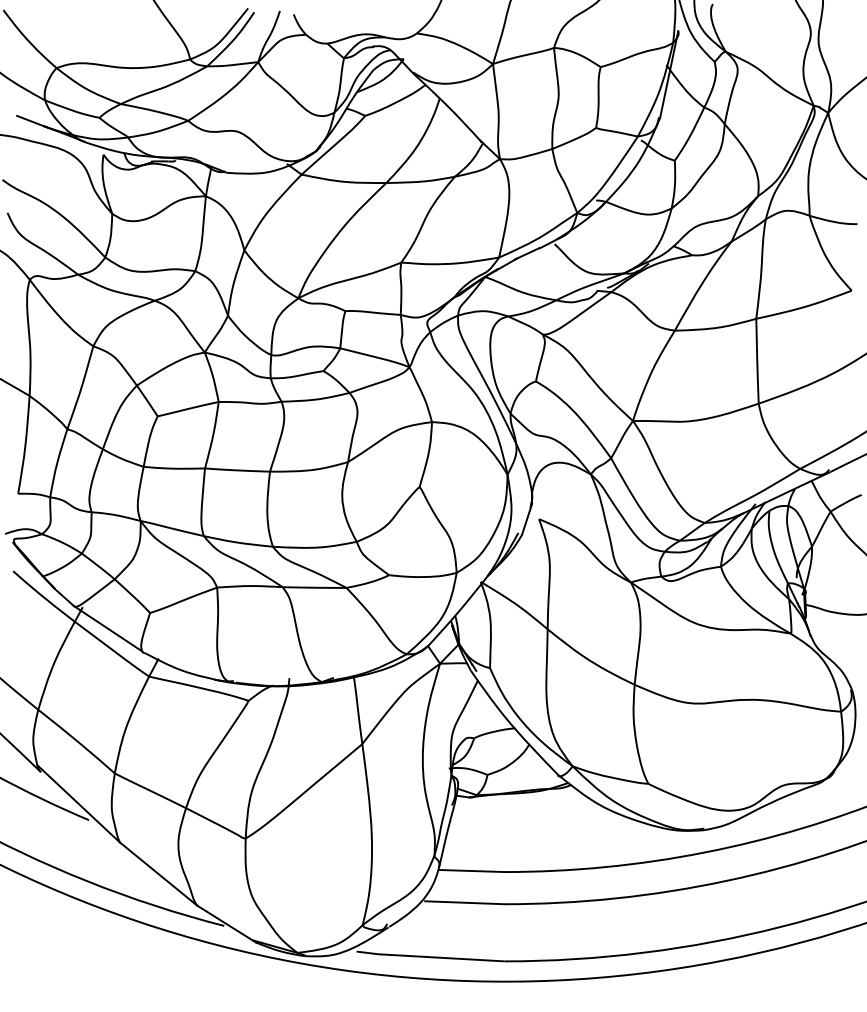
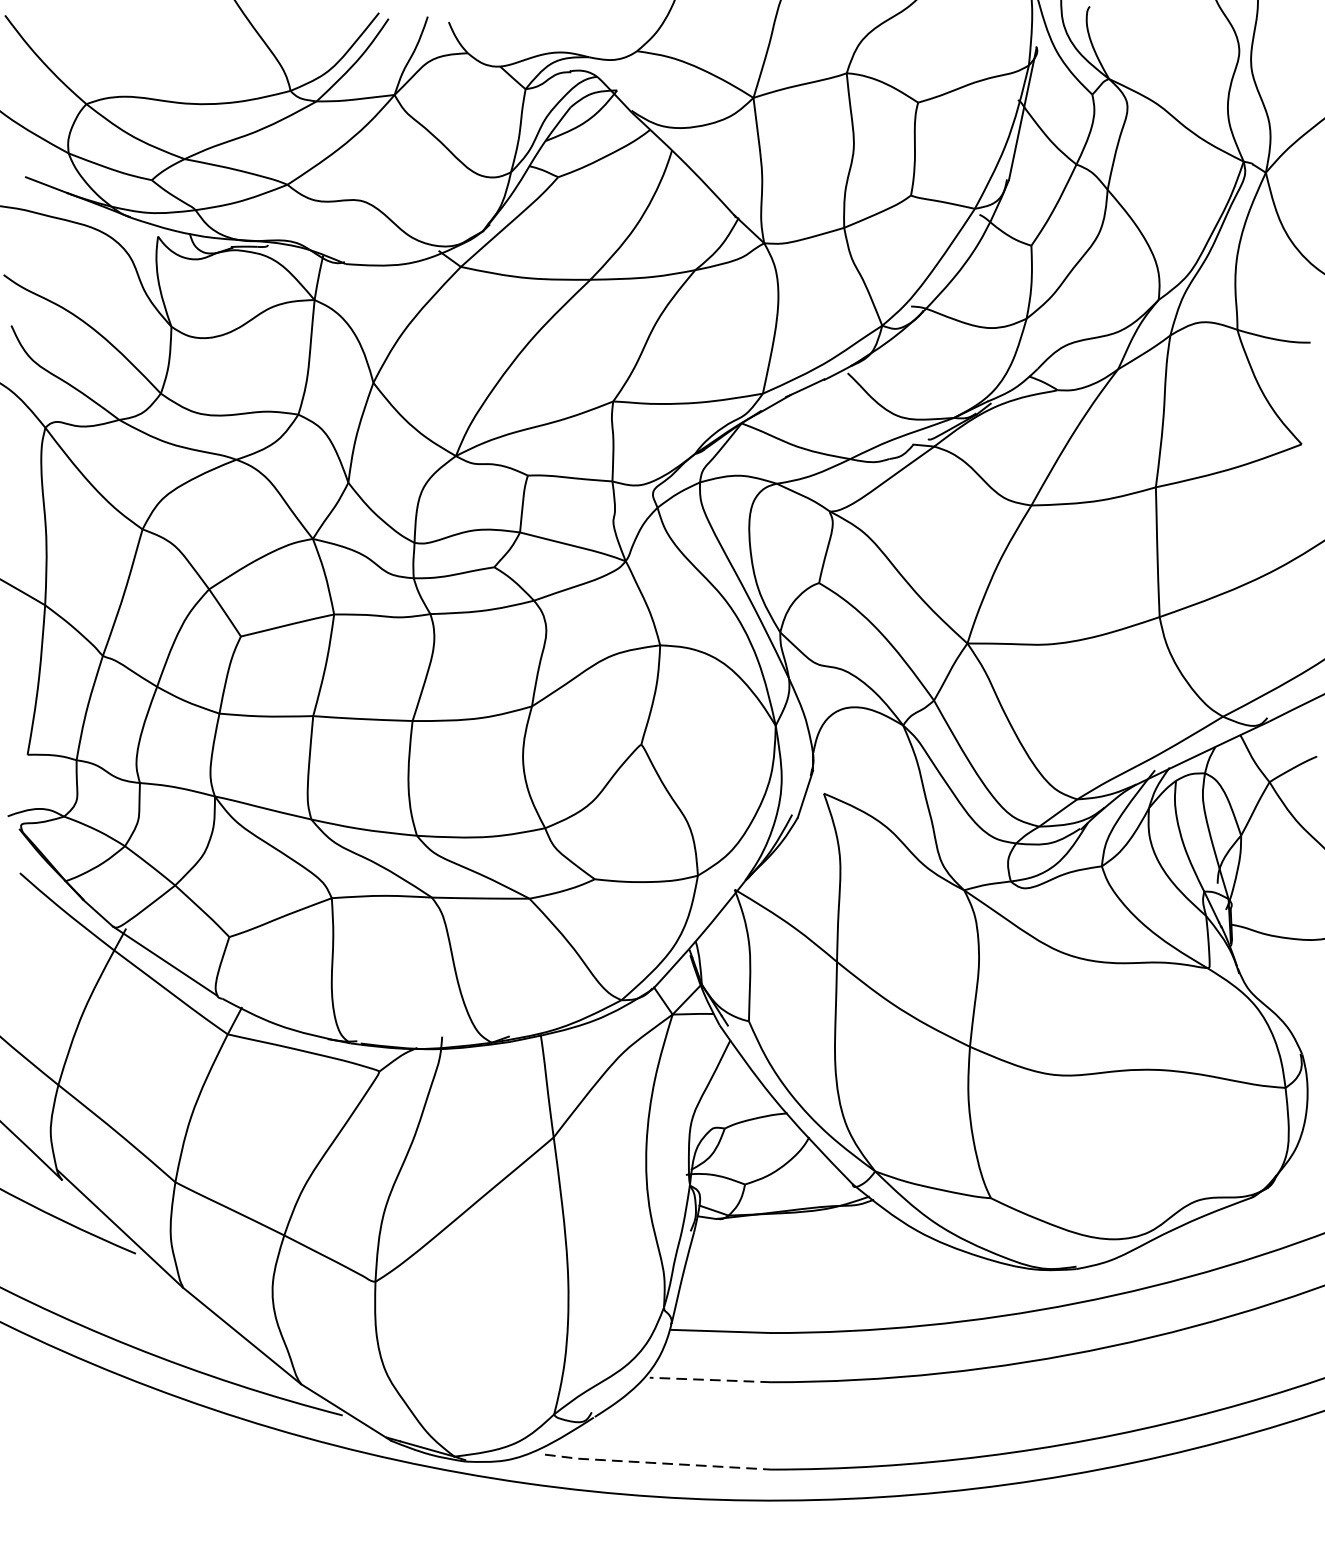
line: (464, 902) -> (709, 1379), solid -> dashed
line: (430, 957) -> (657, 1463), solid -> dashed

